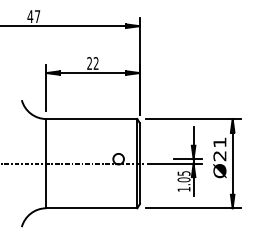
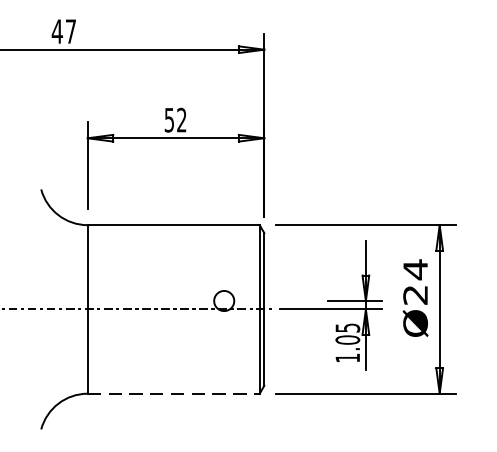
text: (89, 63) -> (169, 120), 22 -> 52
text: (219, 142) -> (414, 269), Ø21 -> Ø24
line: (92, 208) -> (174, 394), solid -> dashed

